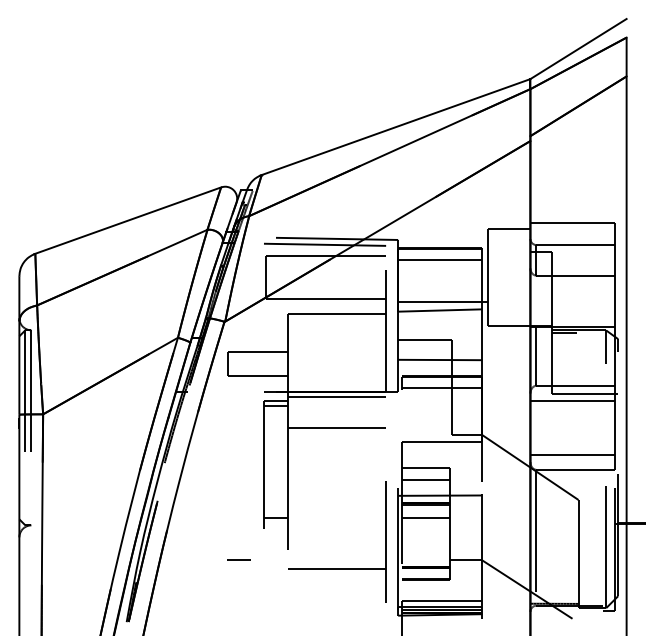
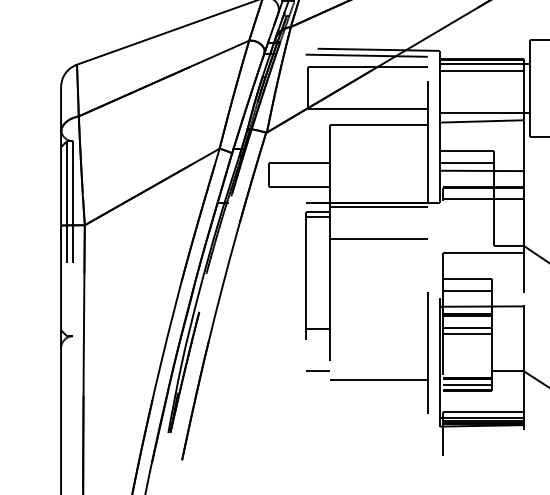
line: (443, 252) -> (485, 63), added
line: (425, 352) -> (467, 163), added
line: (425, 522) -> (467, 333), added
line: (238, 559) -> (317, 370), moved
line: (425, 573) -> (467, 384), added

